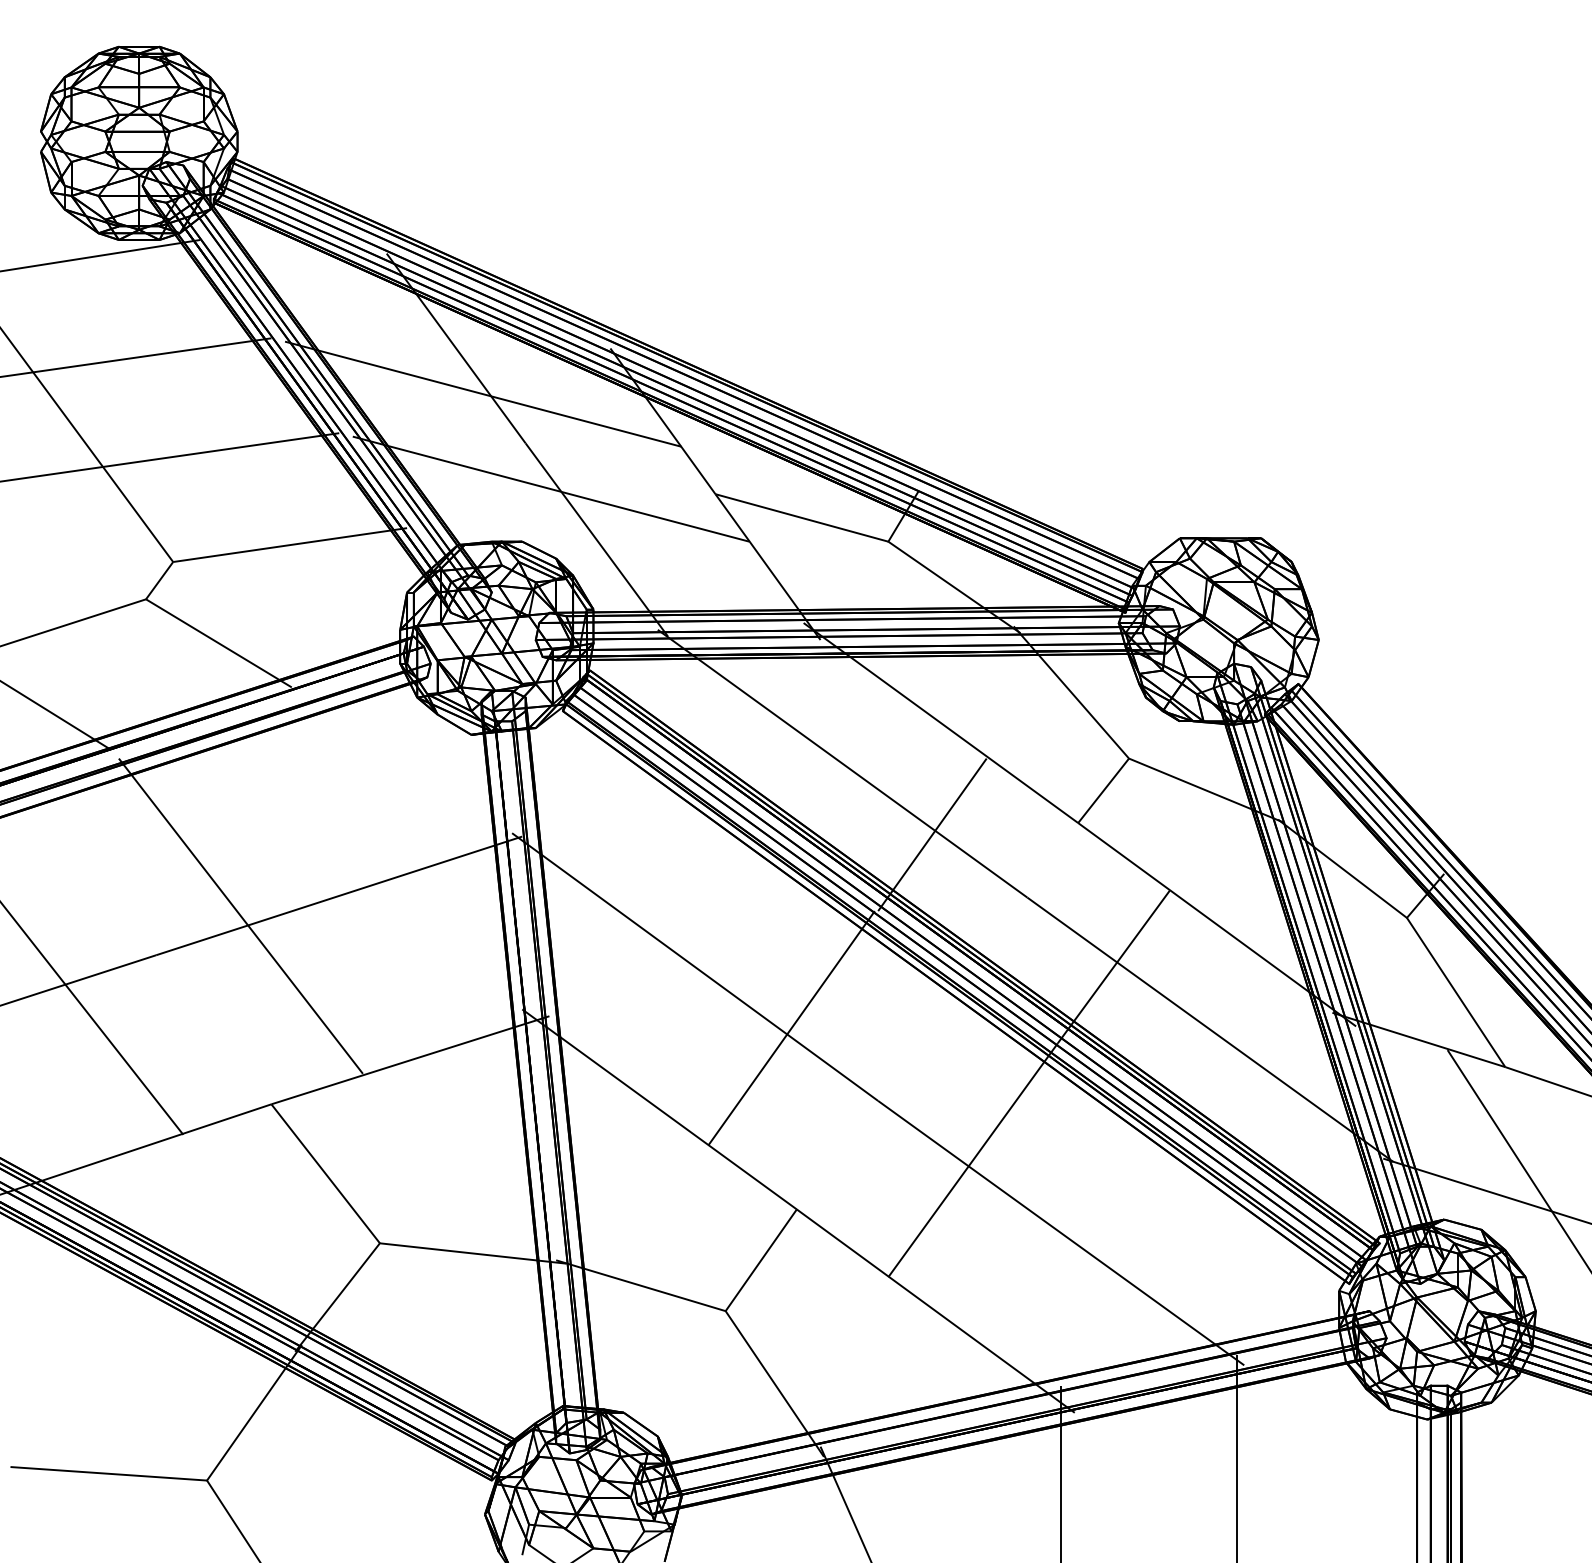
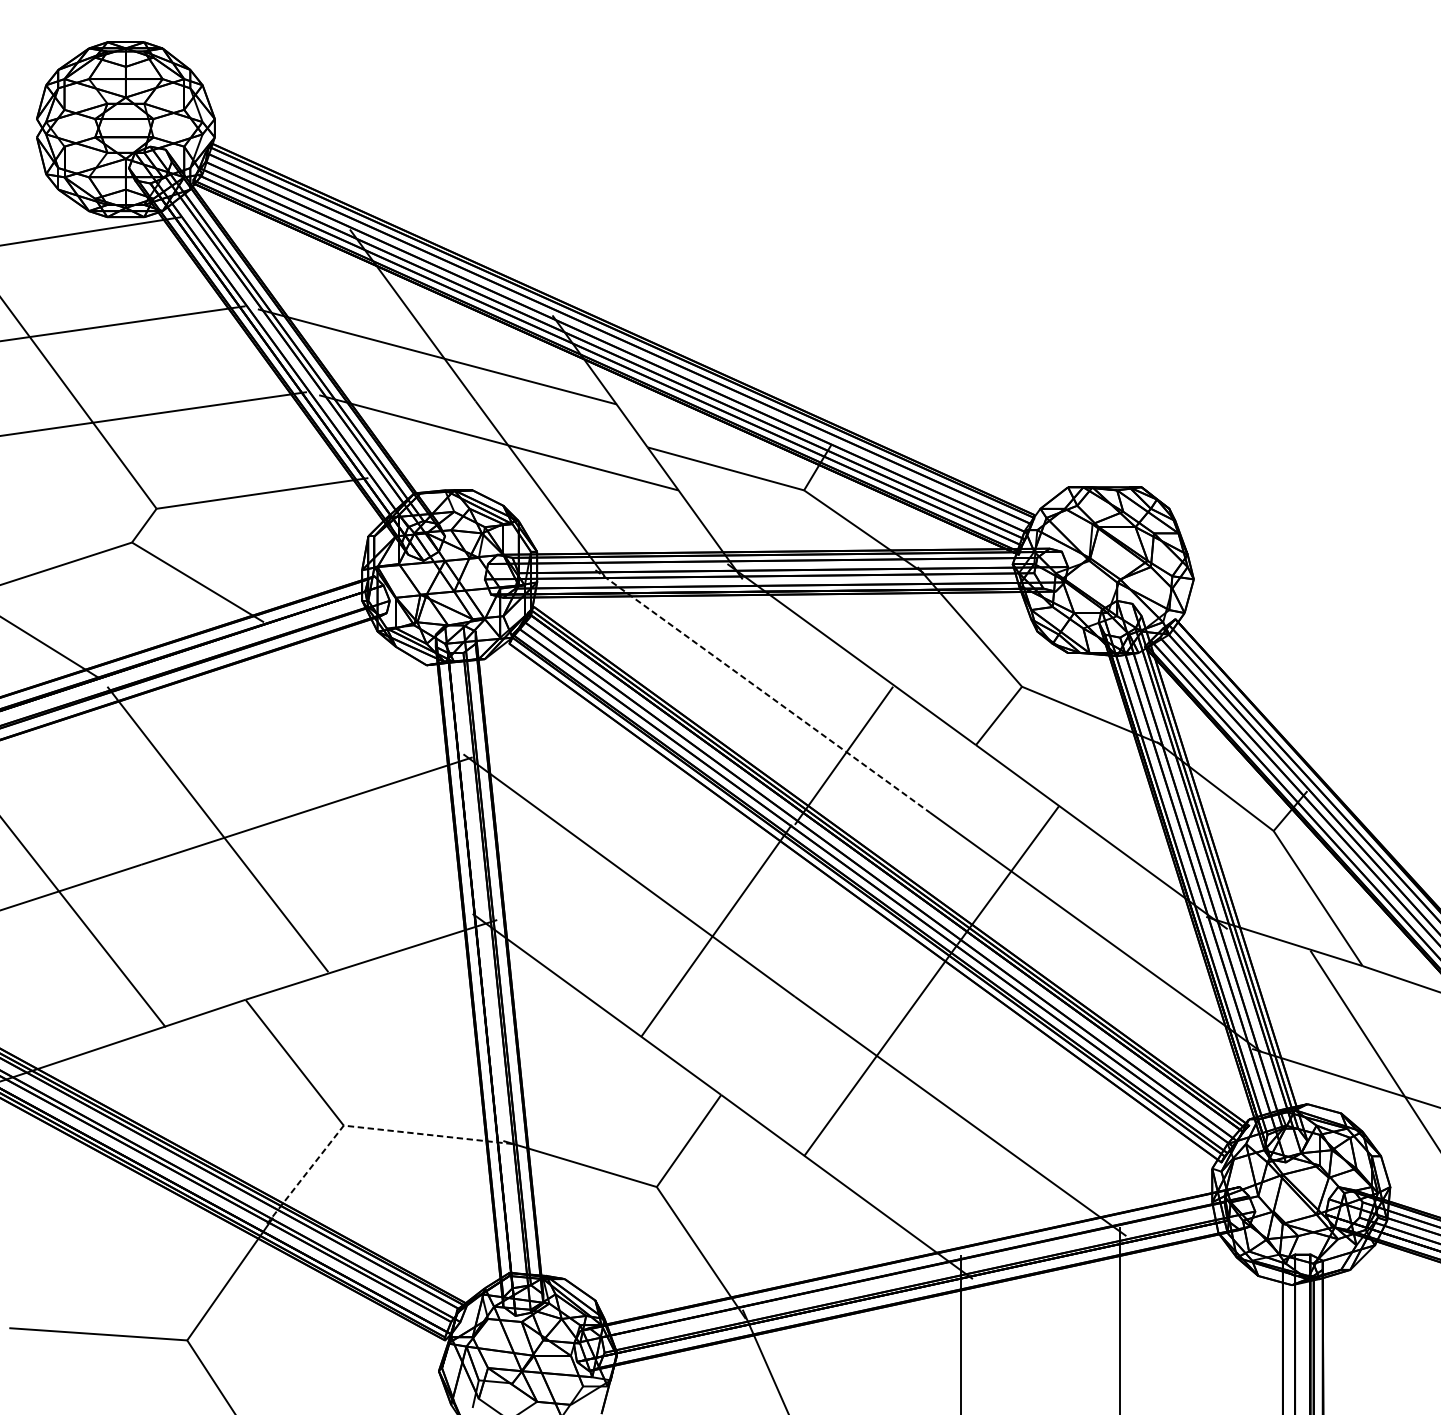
line: (843, 764) -> (763, 692), solid -> dashed
line: (403, 1245) -> (365, 1127), solid -> dashed

